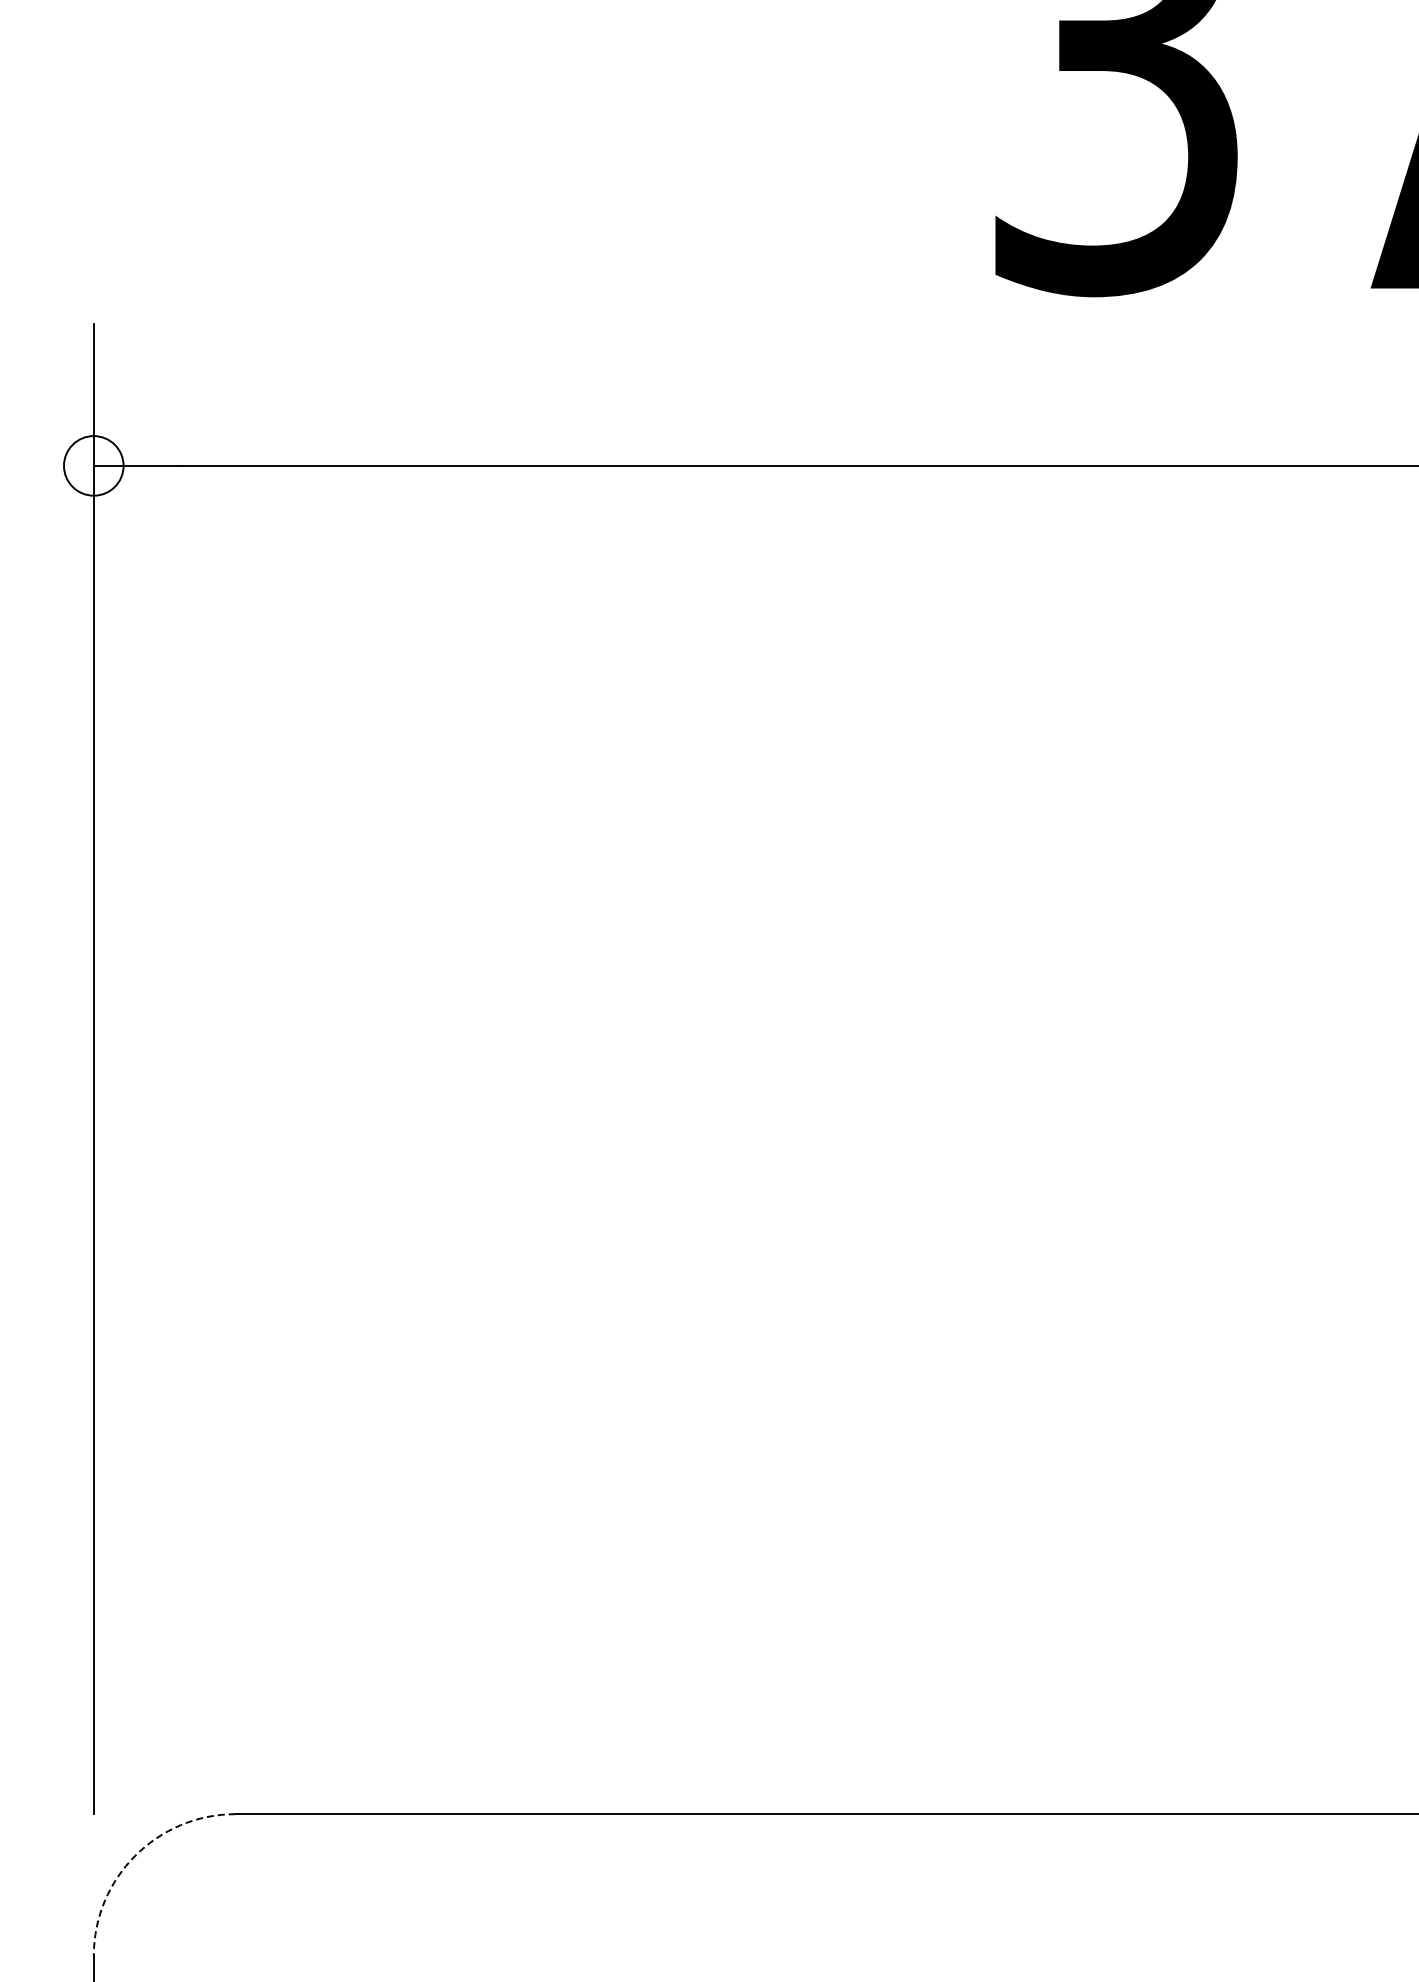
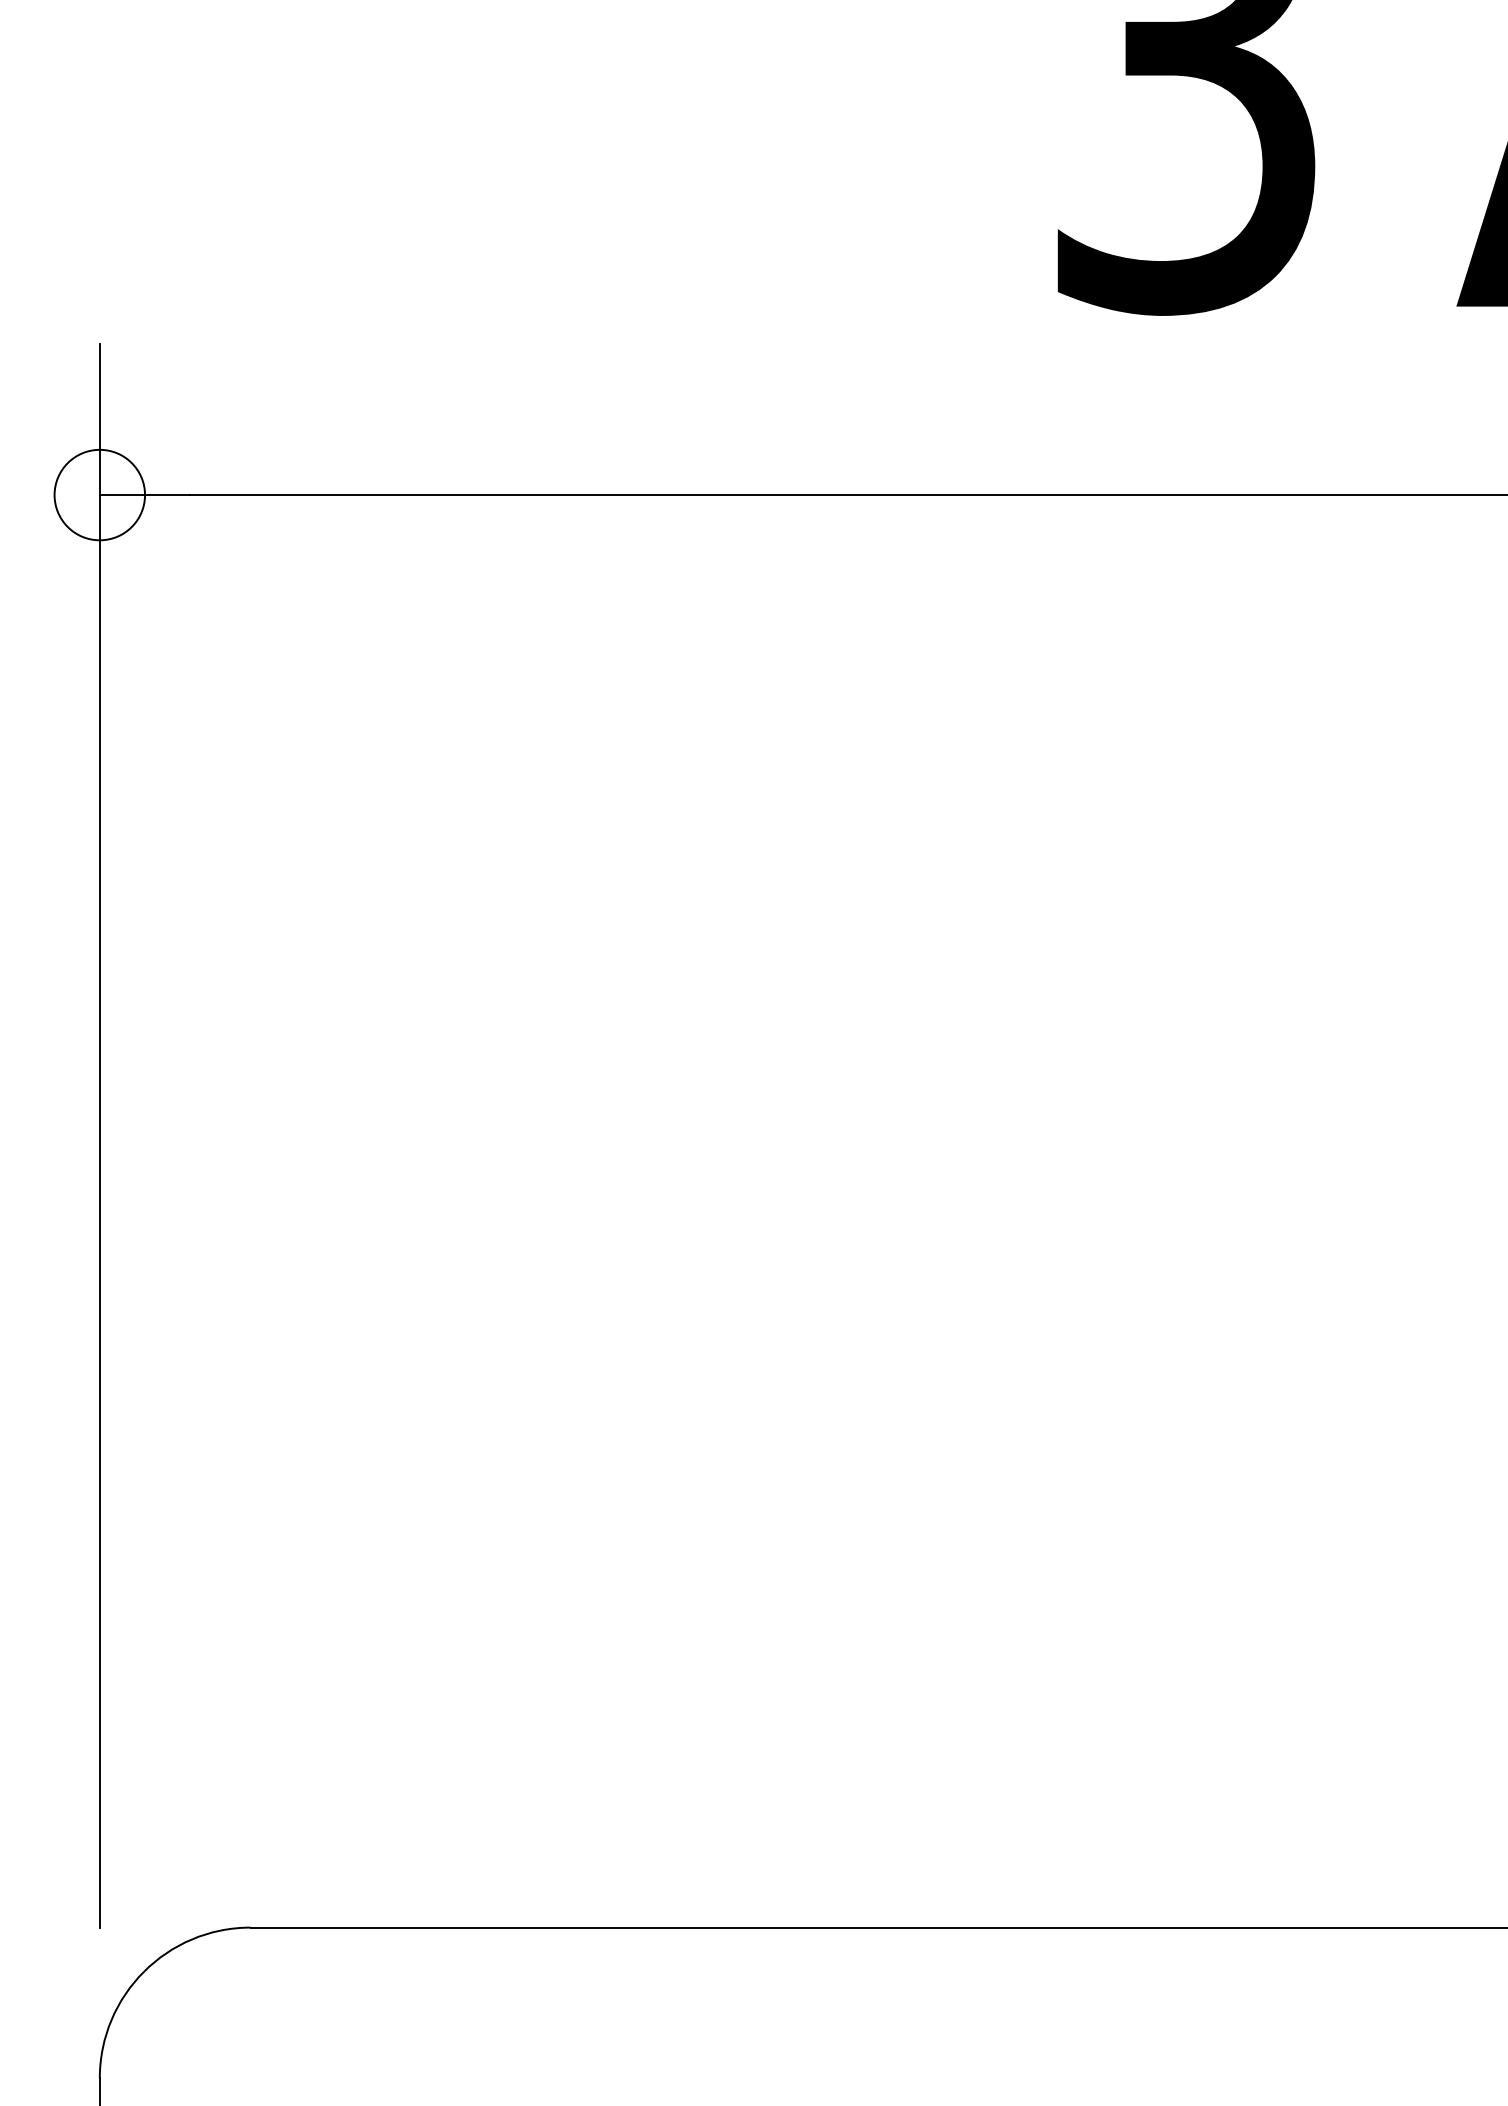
circle: (93, 465) -> (99, 494), size x1.43
arc: (135, 1855) -> (144, 1971), dashed -> solid

